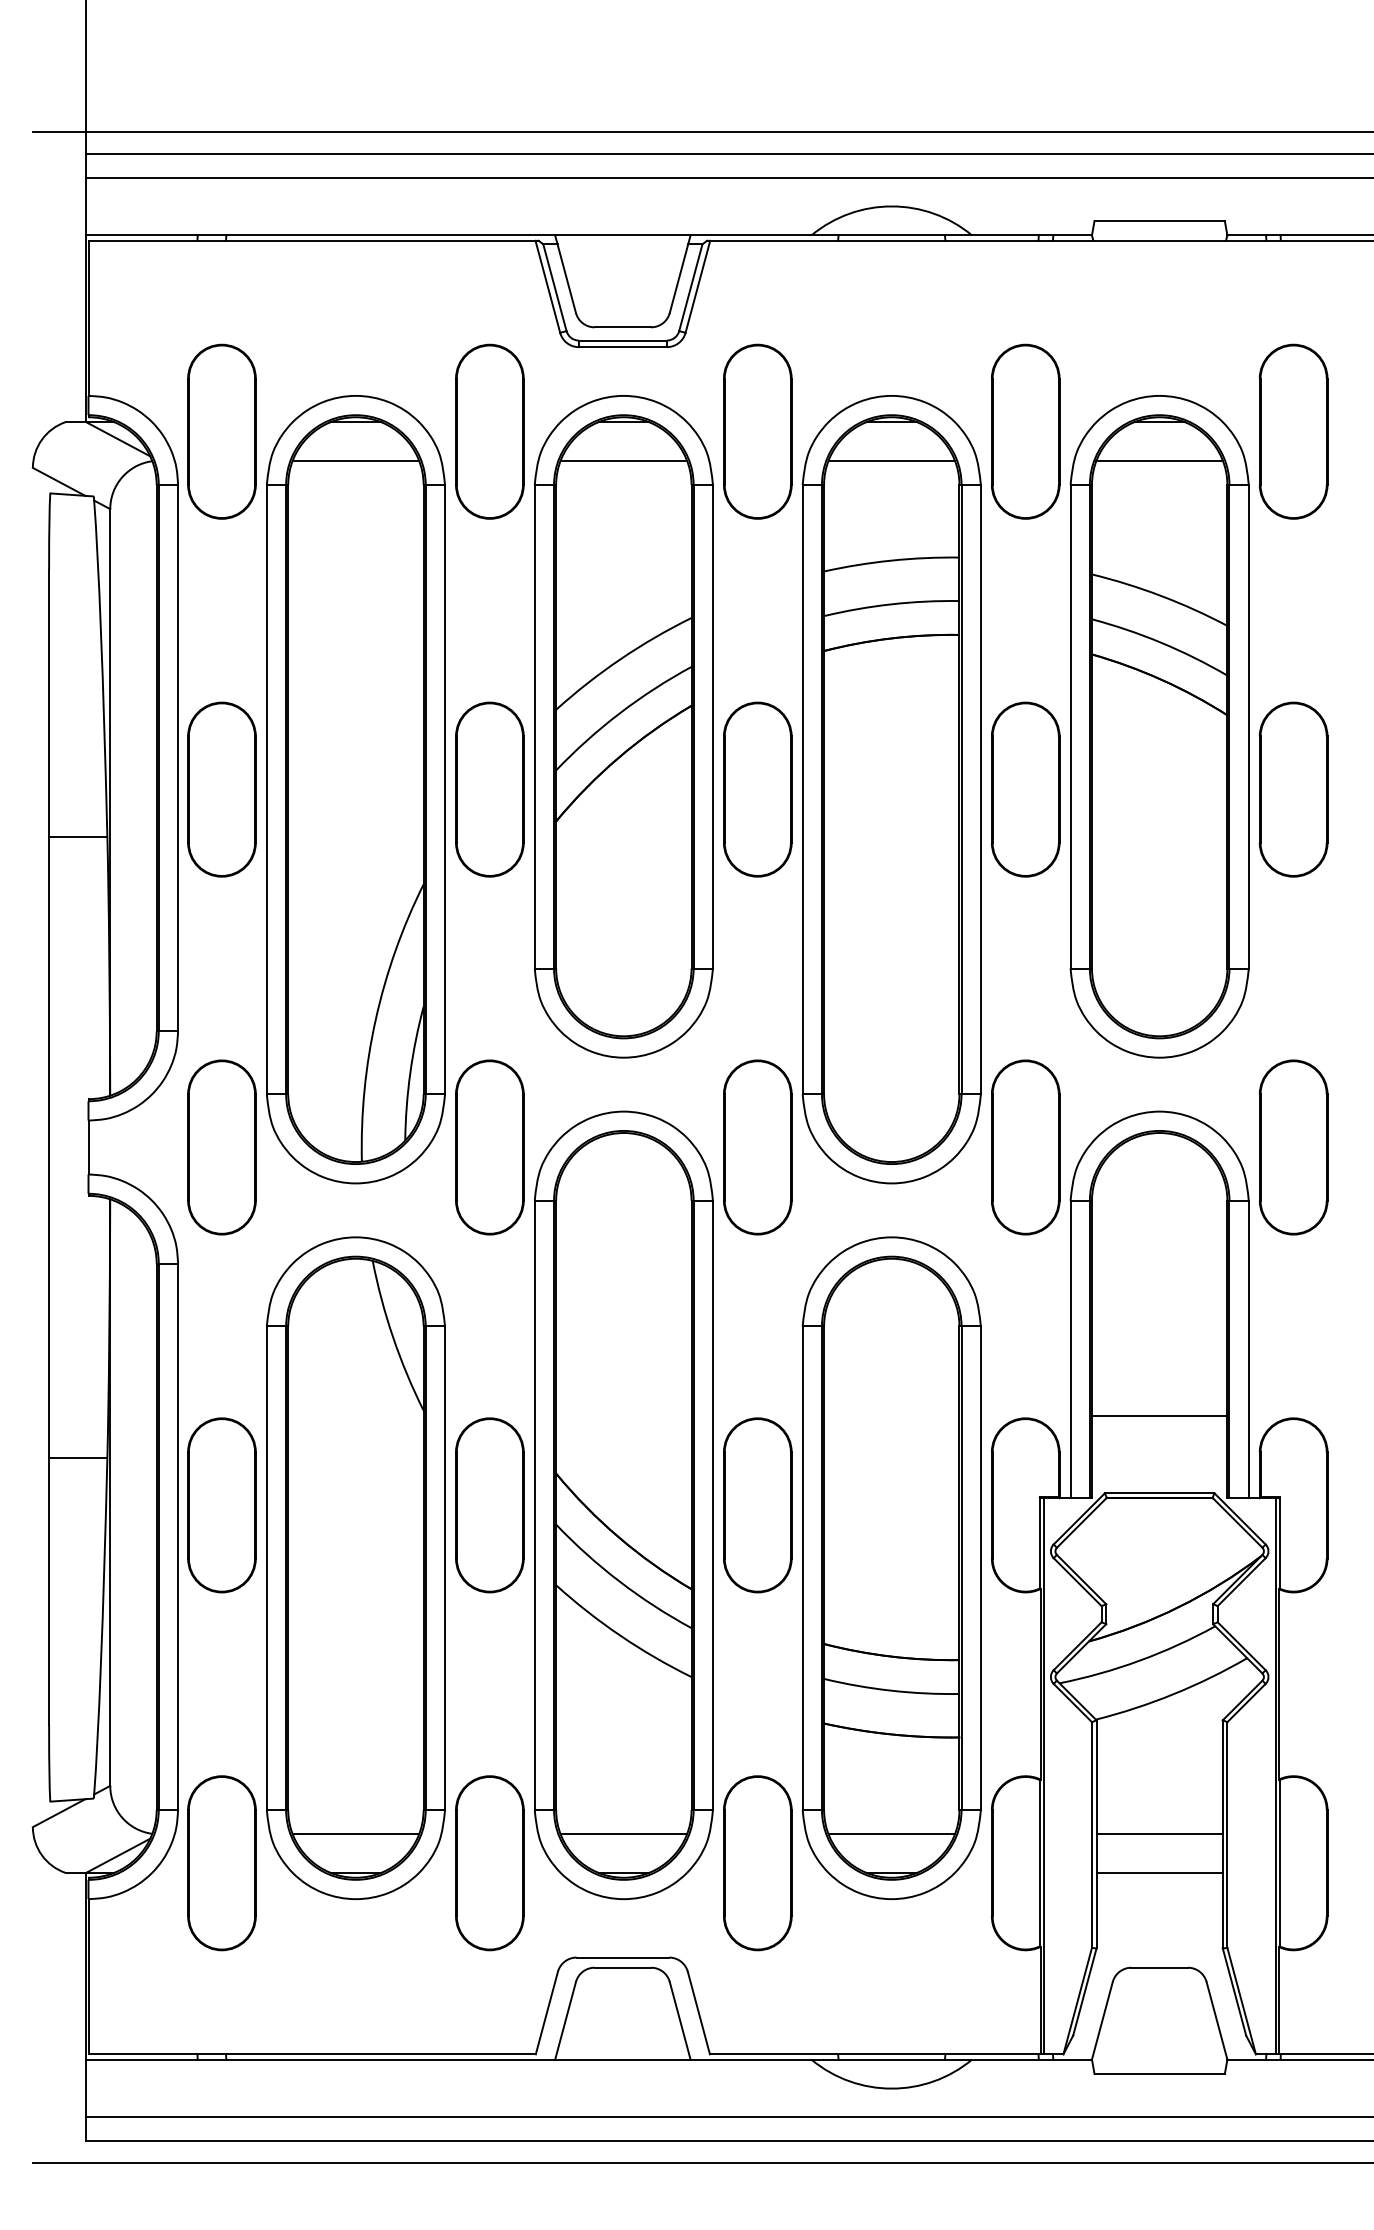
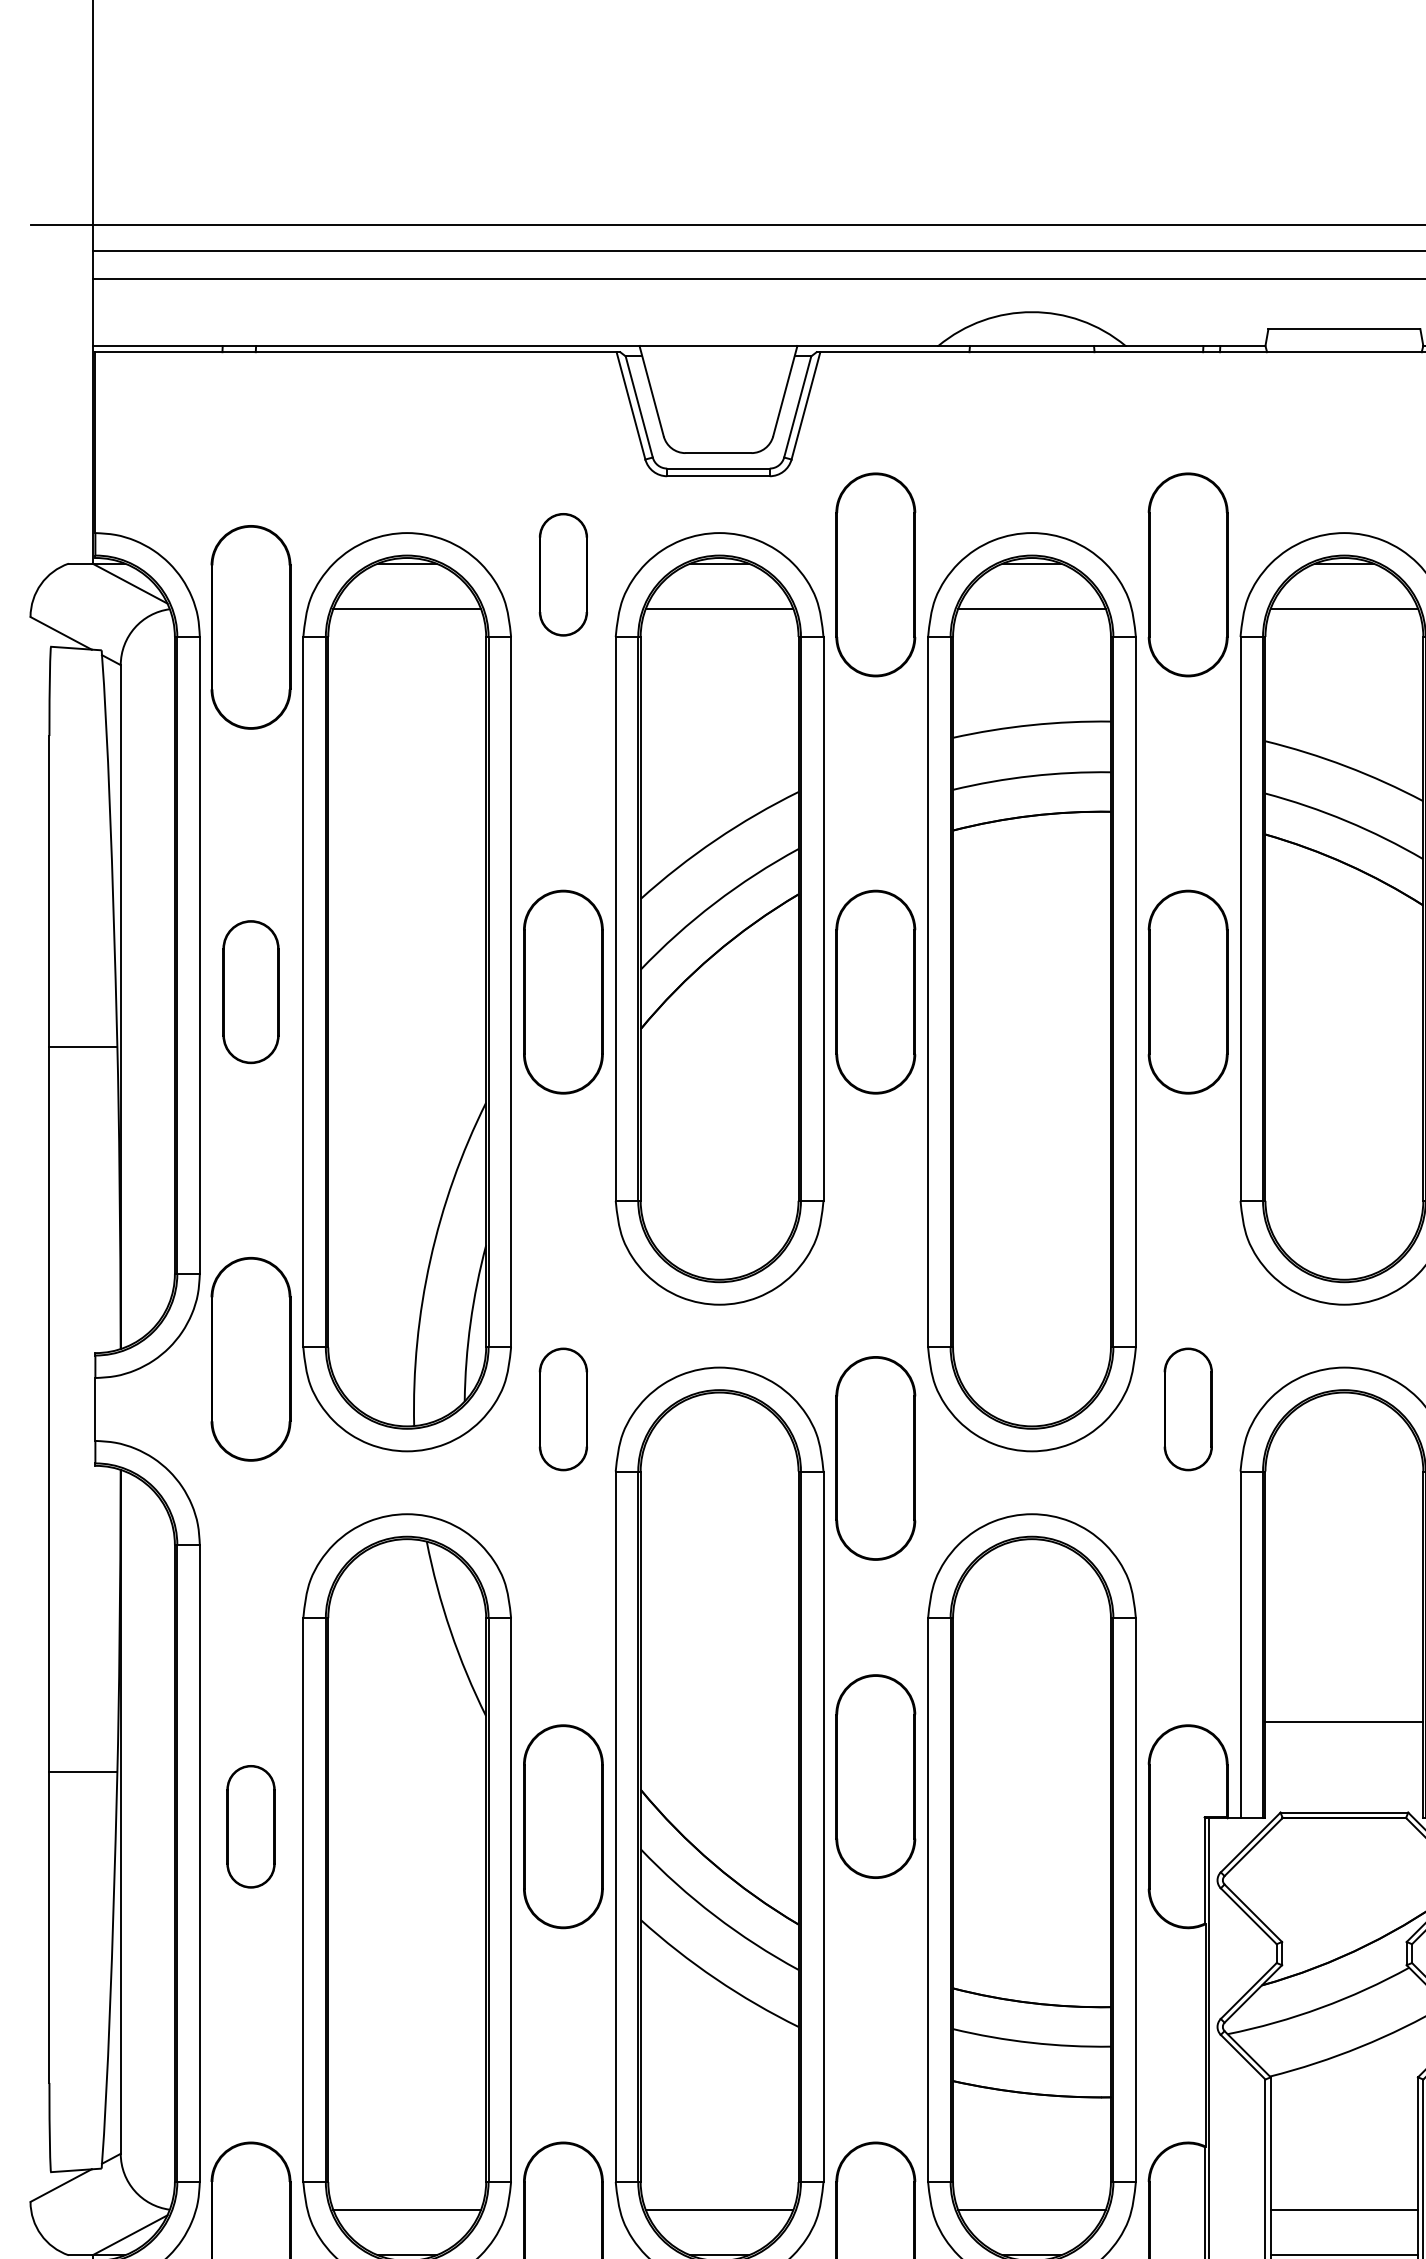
part: (221, 431) -> (250, 627), moved
part: (489, 431) -> (562, 574), size x0.6
part: (221, 789) -> (250, 992), size x0.7
part: (221, 1147) -> (250, 1359), moved
part: (489, 1147) -> (562, 1409), size x0.6
part: (757, 1147) -> (875, 1458), moved
part: (1025, 1147) -> (1187, 1409), size x0.6
part: (221, 1505) -> (250, 1826), size x0.6
part: (757, 1505) -> (875, 1776), moved

